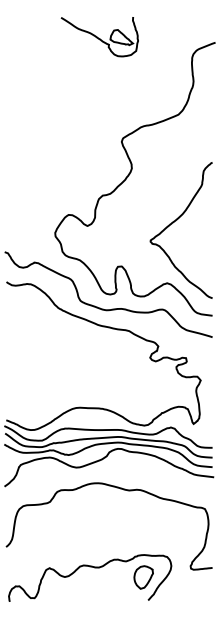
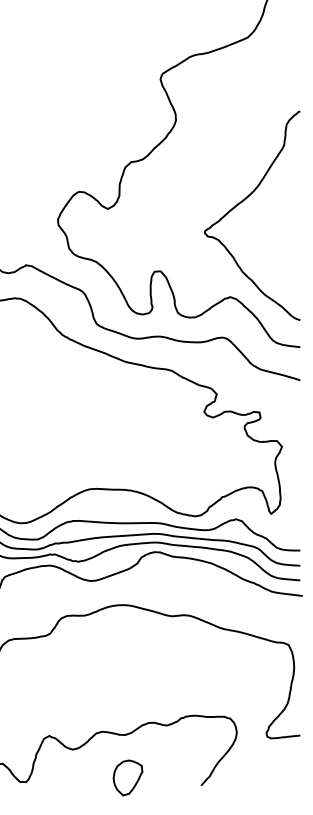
part: (143, 577) -> (127, 778), moved

